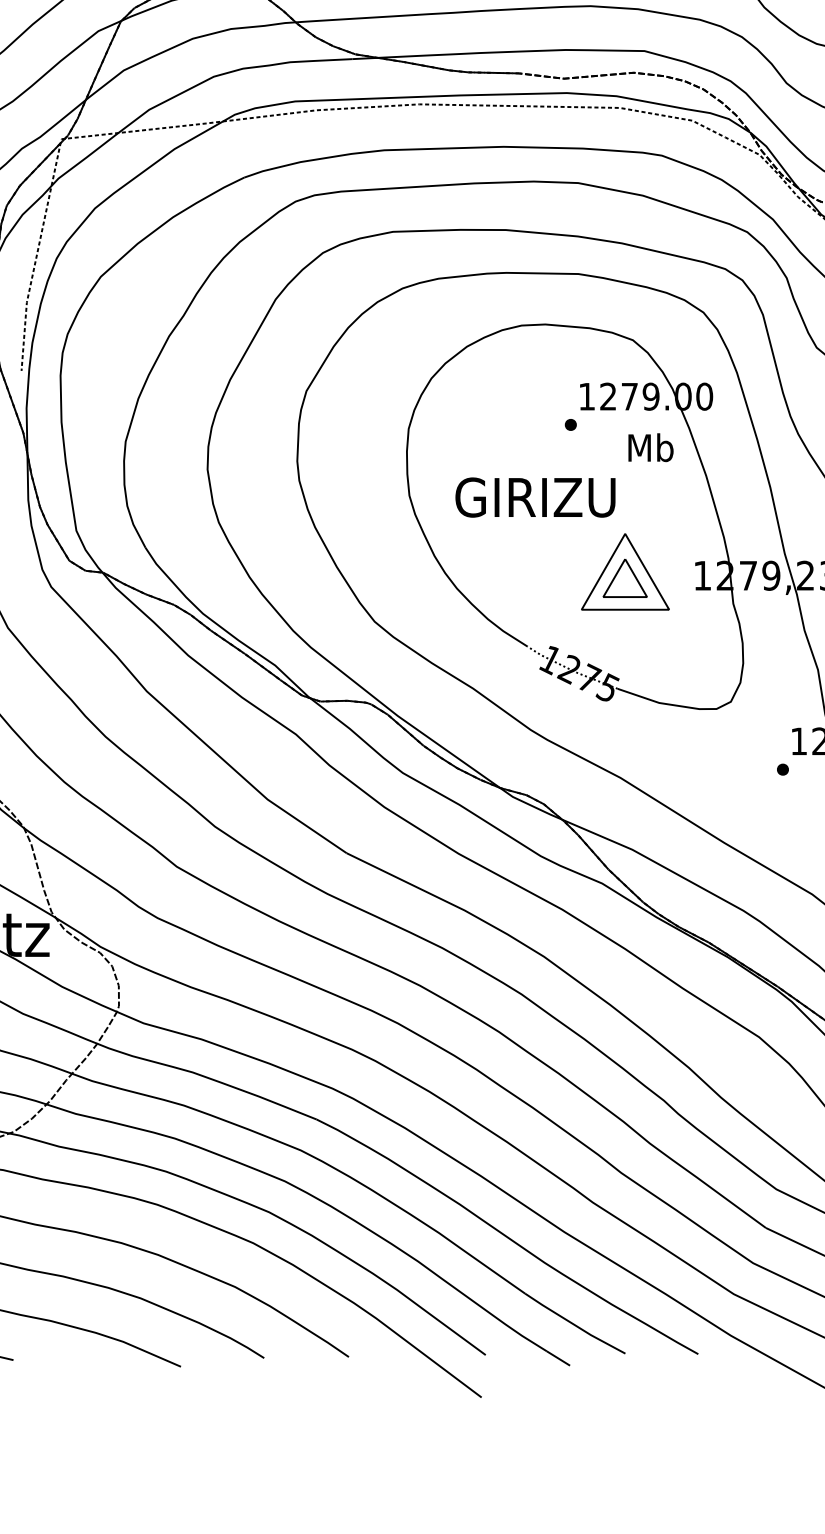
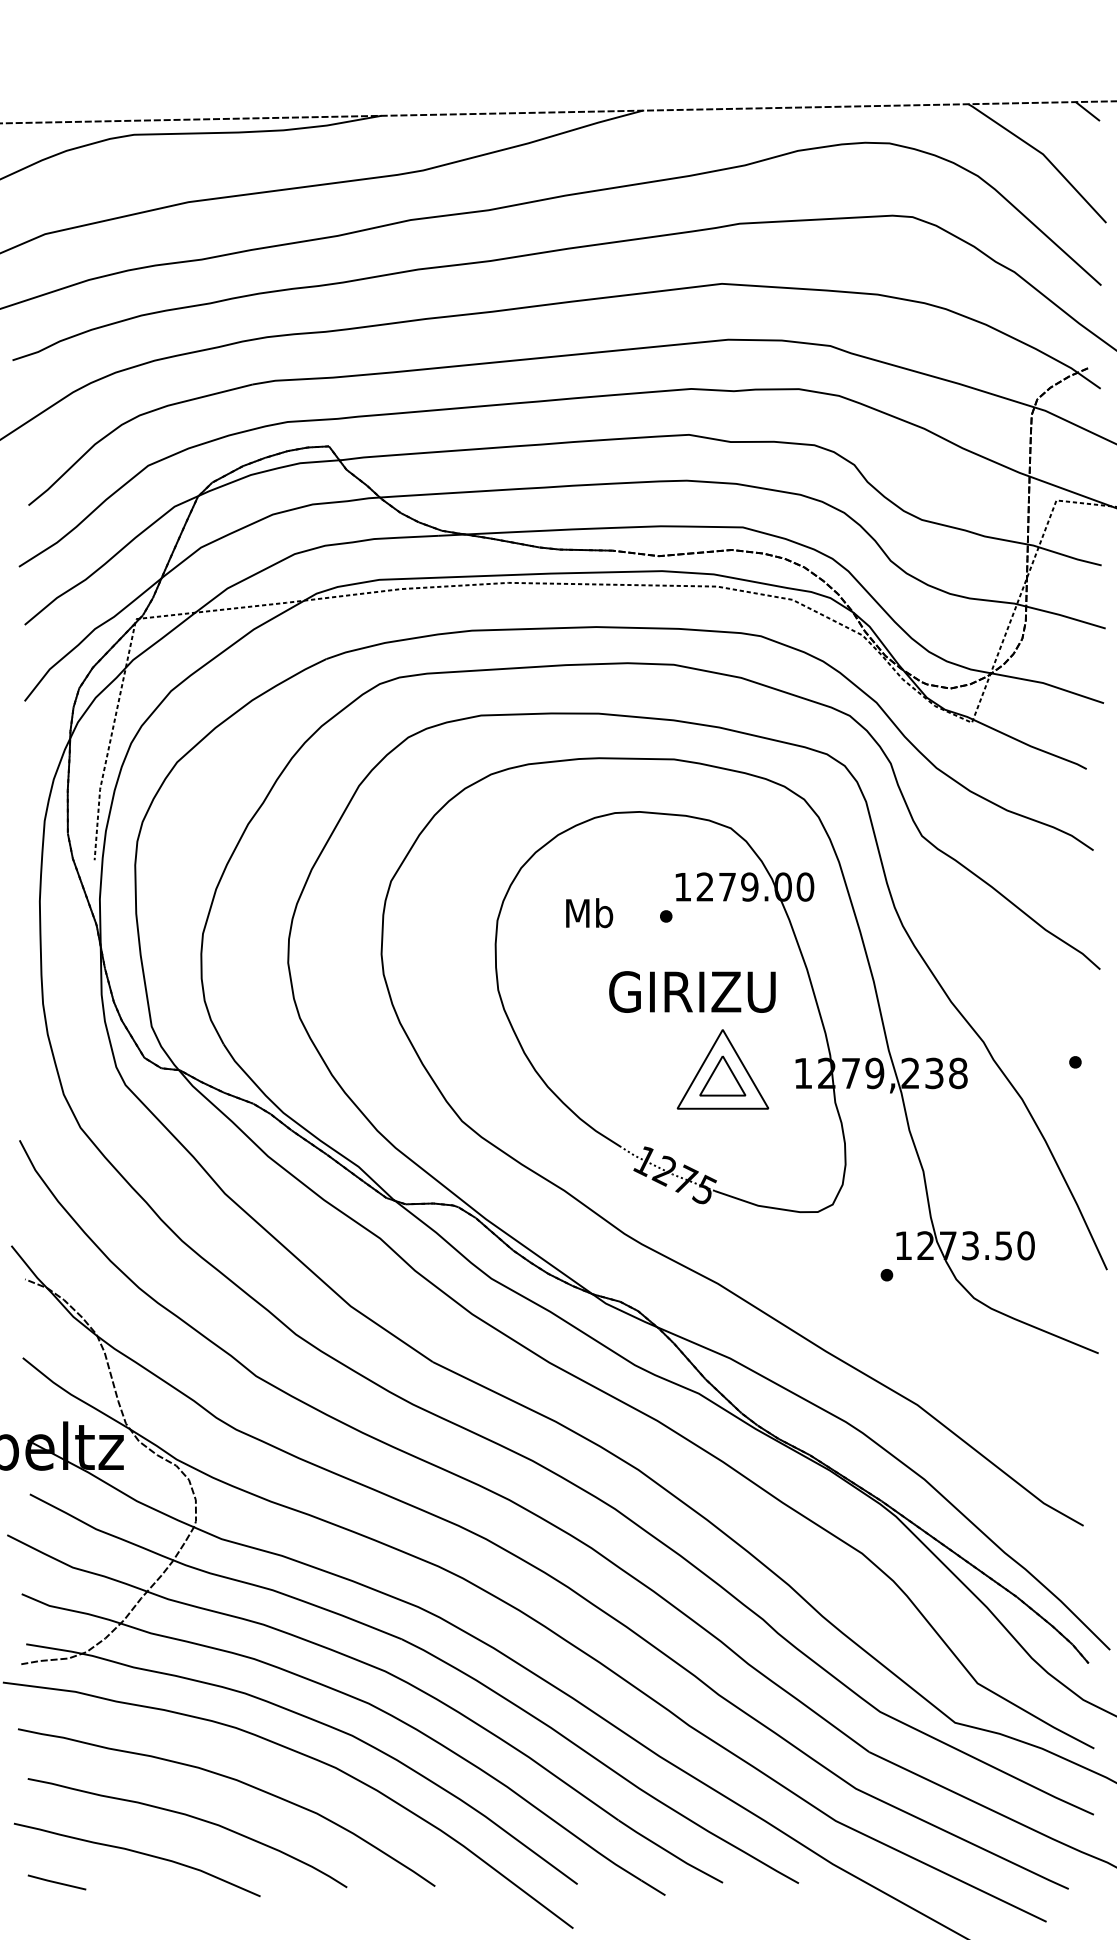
text: (650, 448) -> (589, 913), moved
text: (535, 497) -> (692, 991), moved

